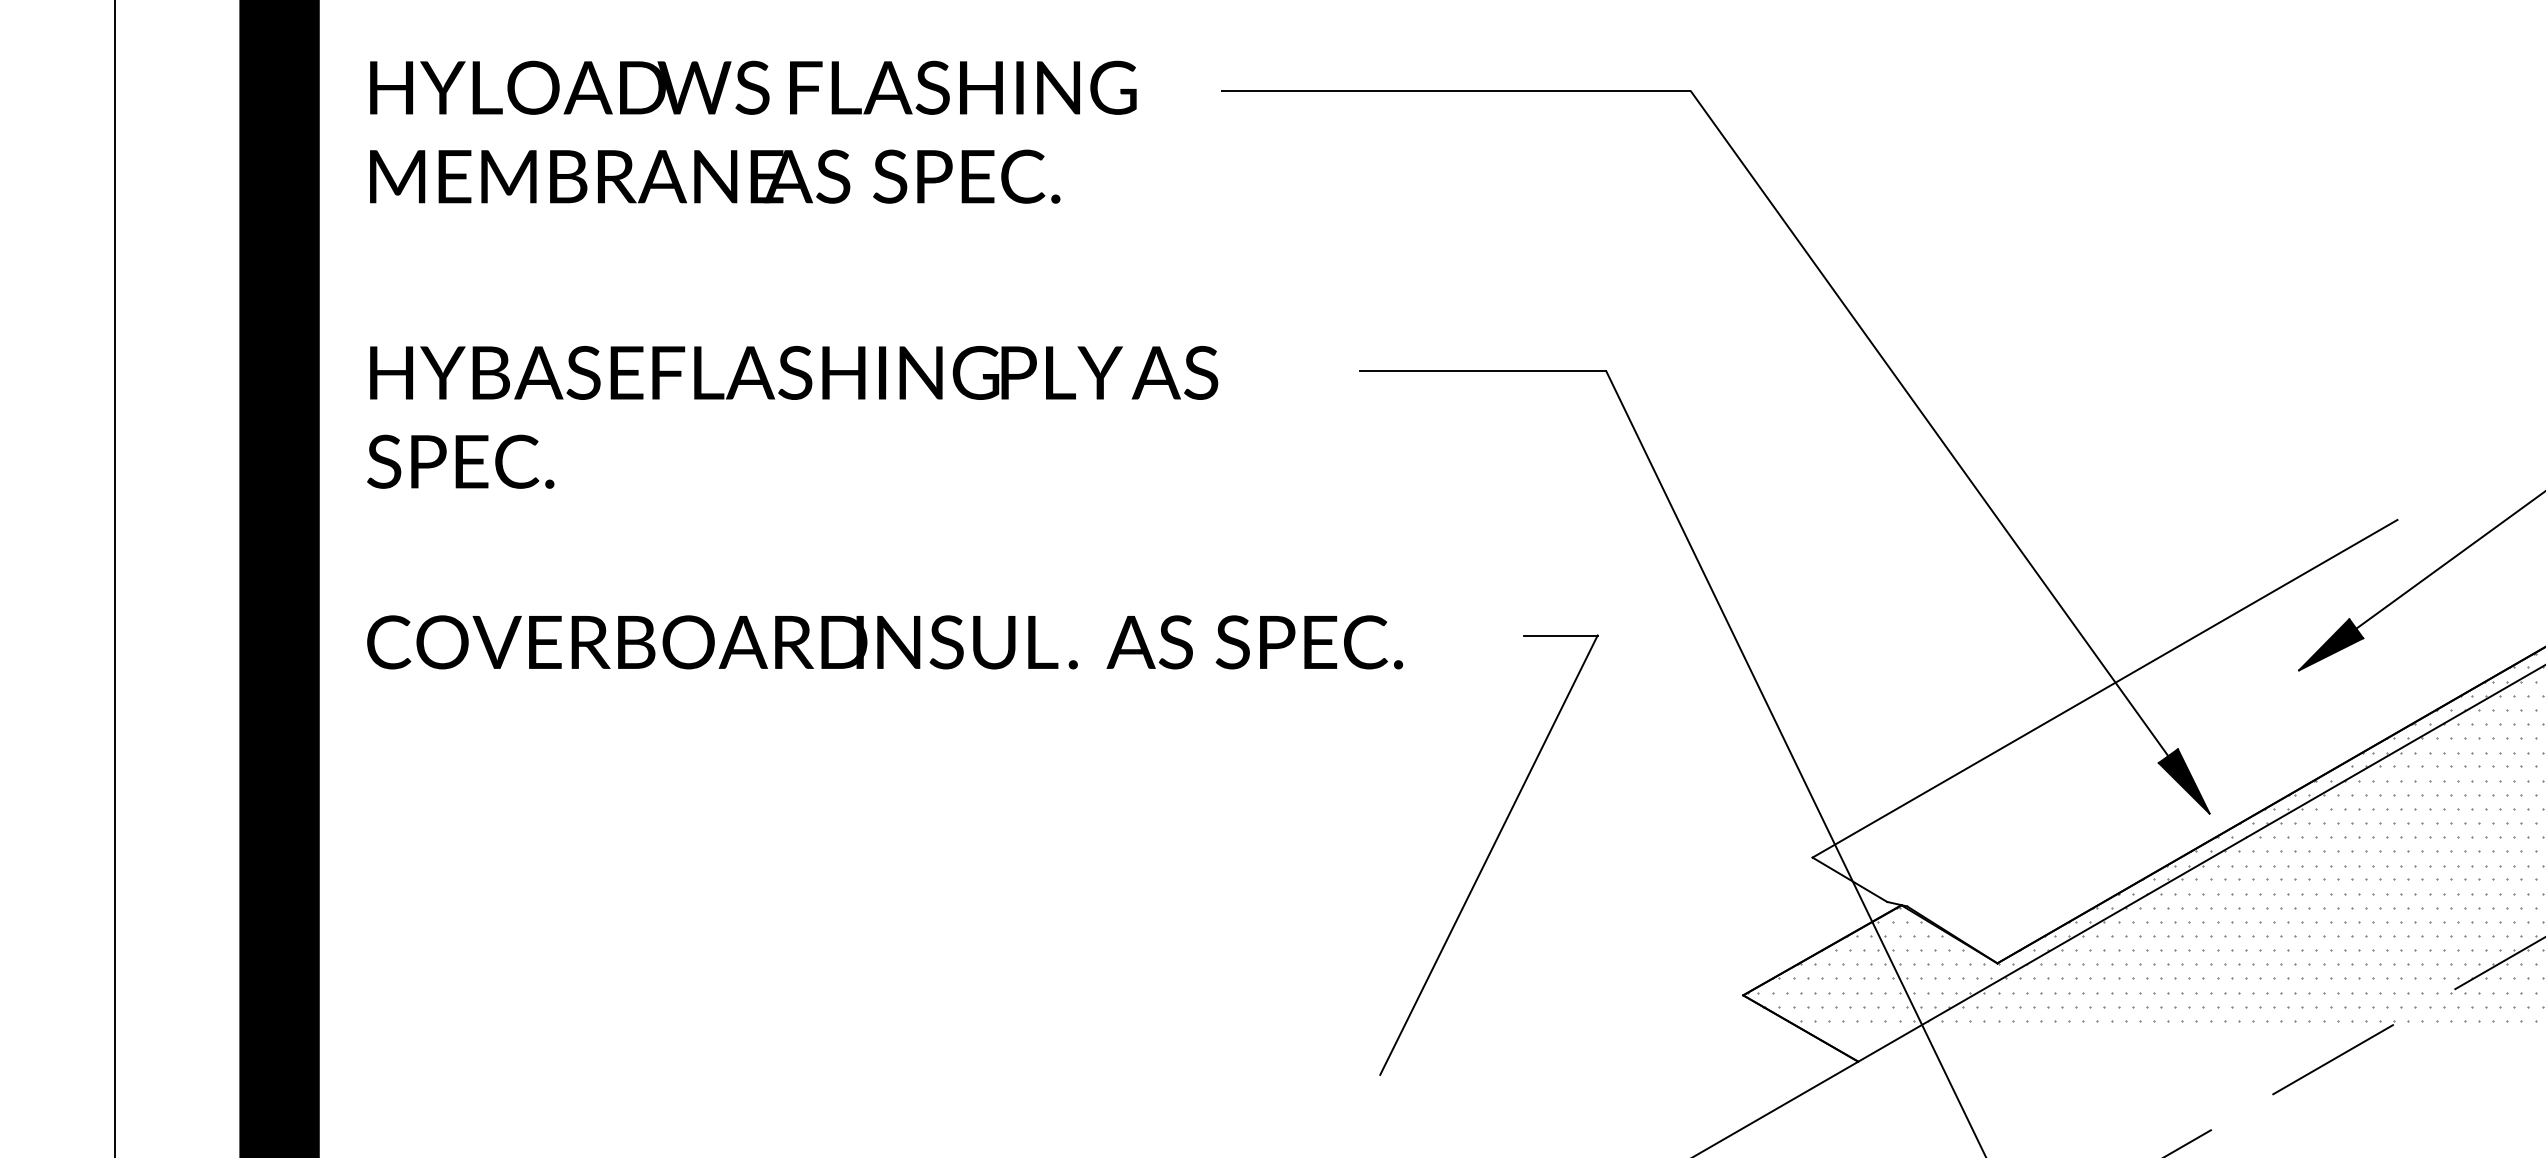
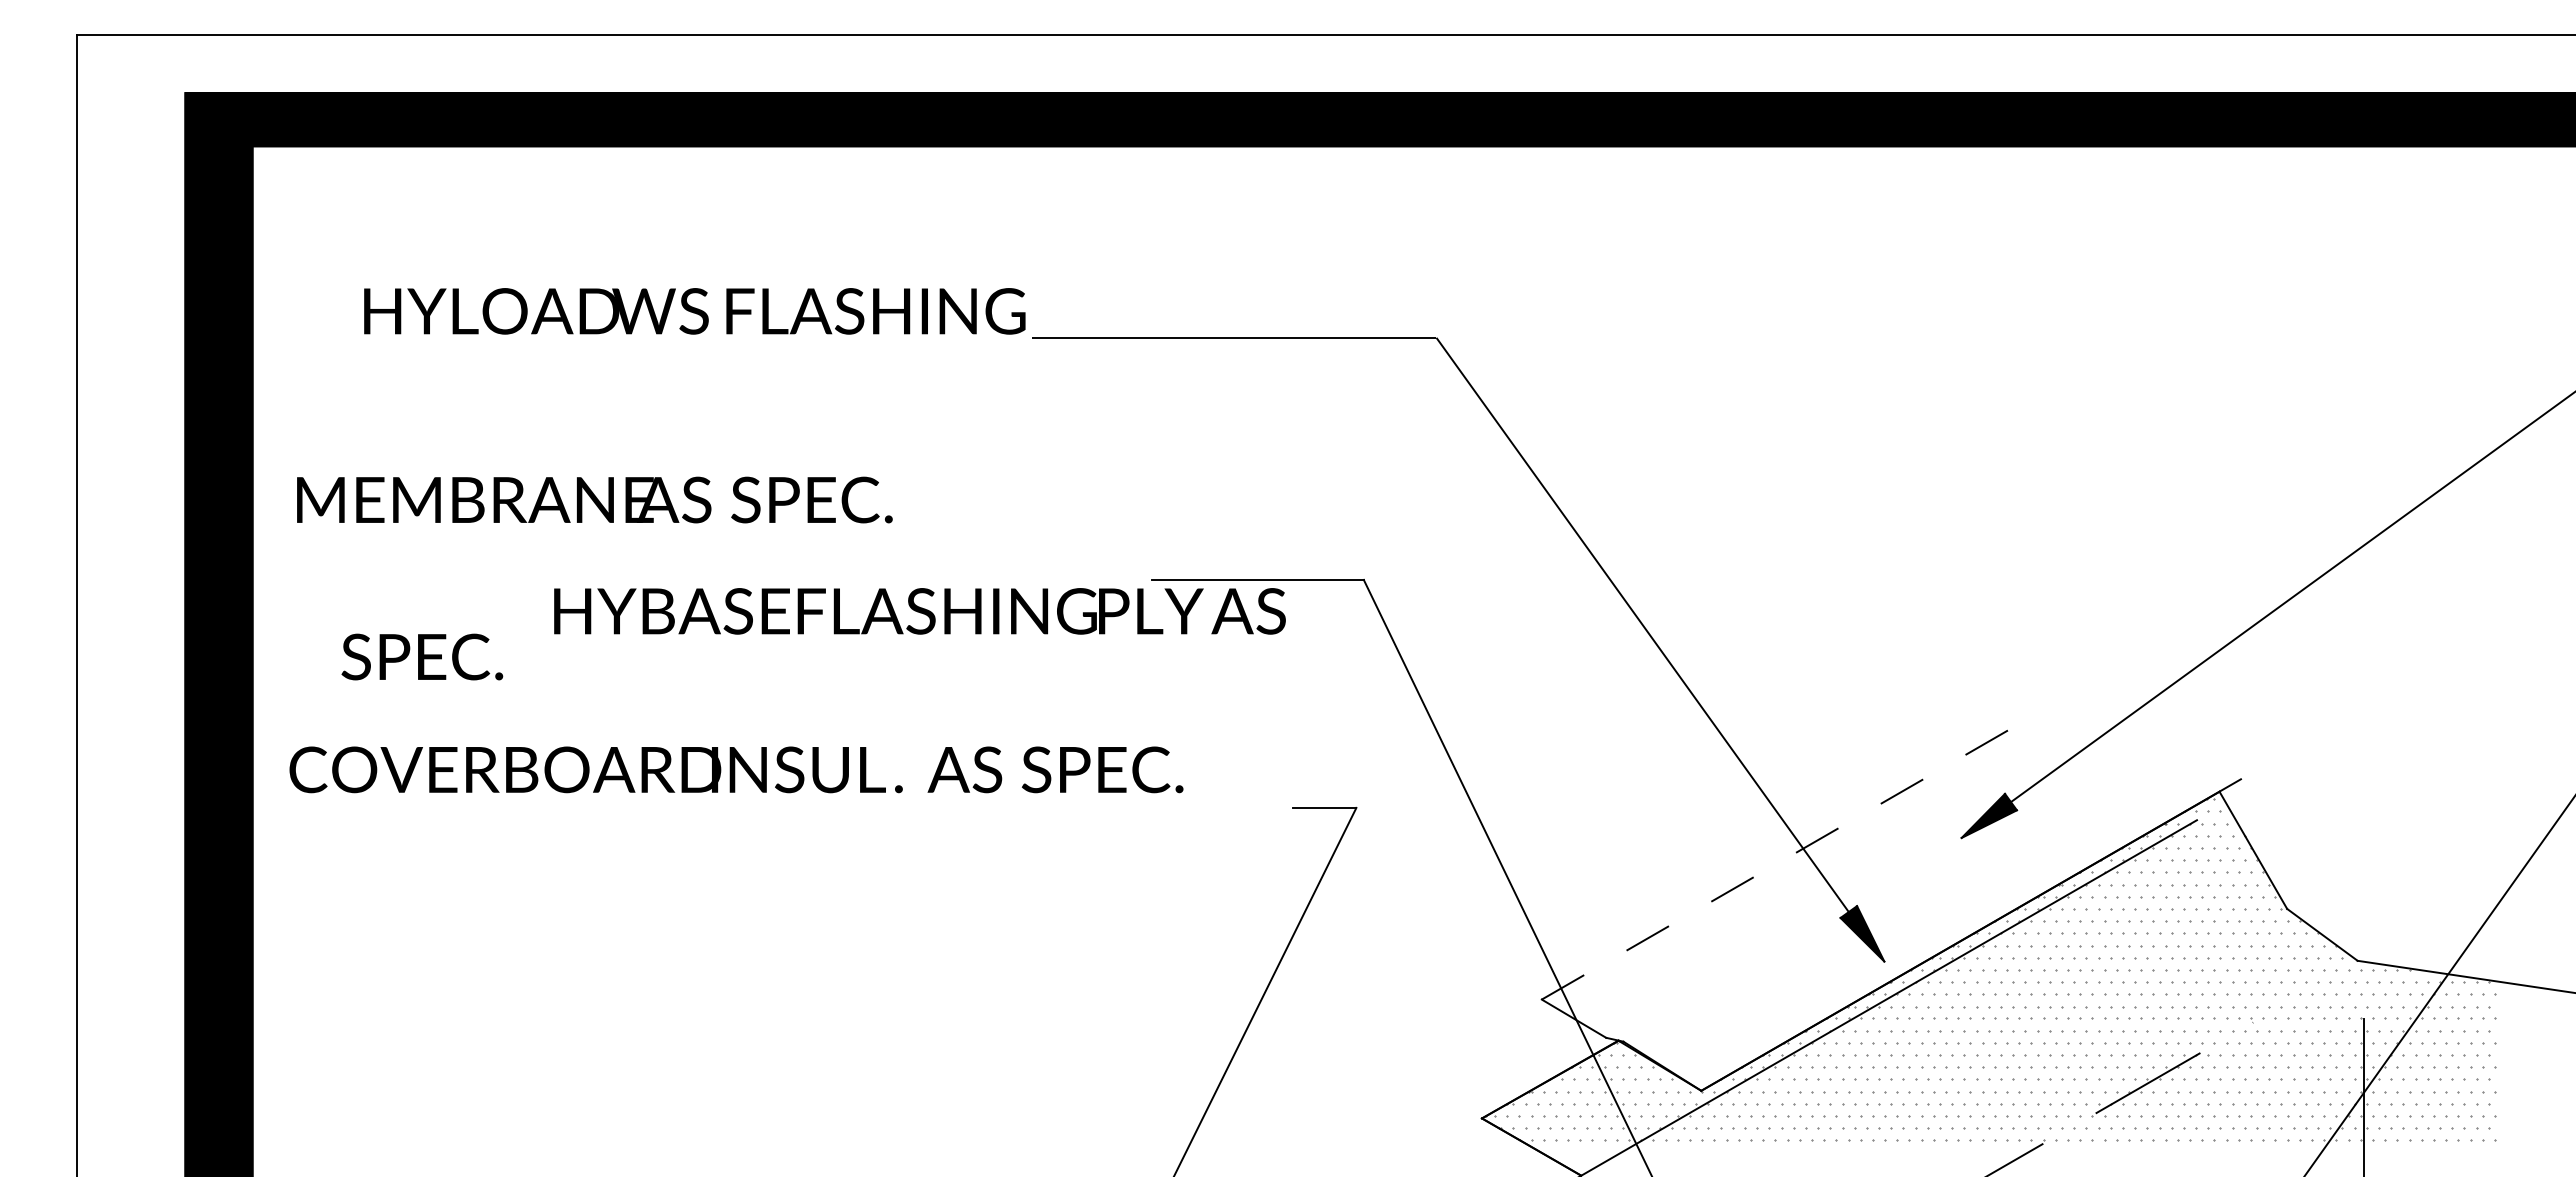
text: (752, 88) -> (694, 311), moved
text: (714, 176) -> (594, 499), moved
text: (793, 373) -> (919, 611), moved
text: (460, 461) -> (422, 656), moved
text: (885, 641) -> (736, 769), moved
line: (2105, 688) -> (1794, 853), solid -> dashed

